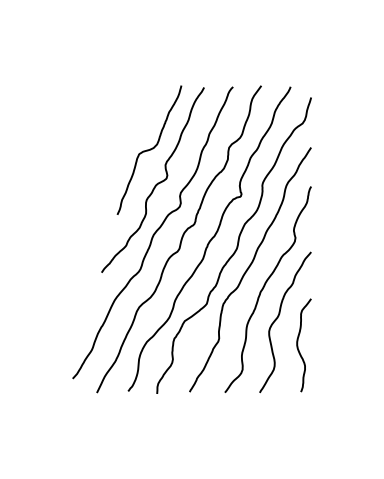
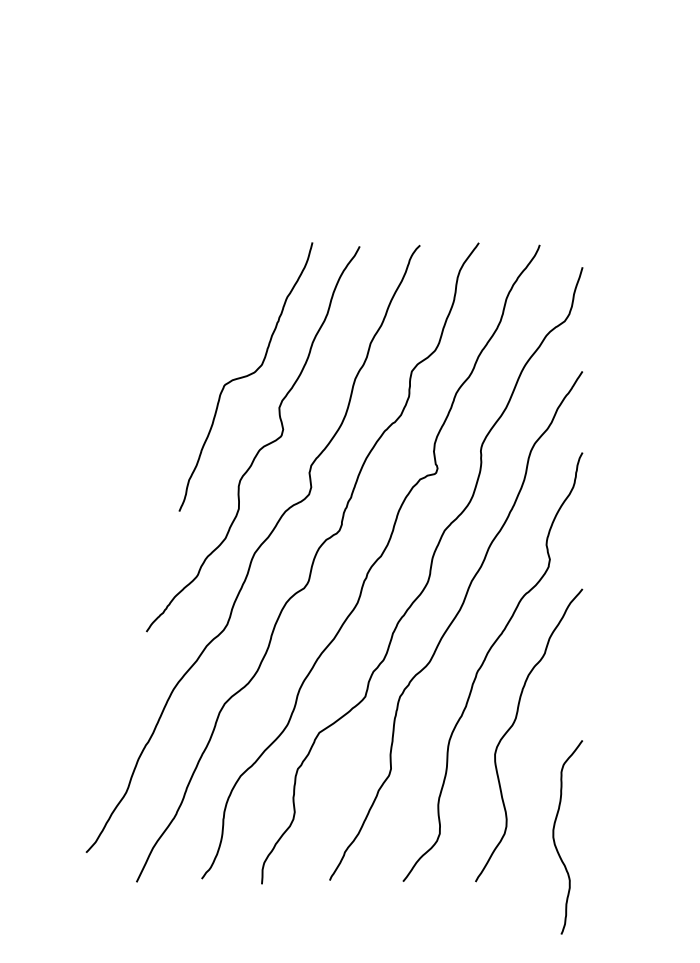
curve: (298, 345) -> (556, 837), moved

